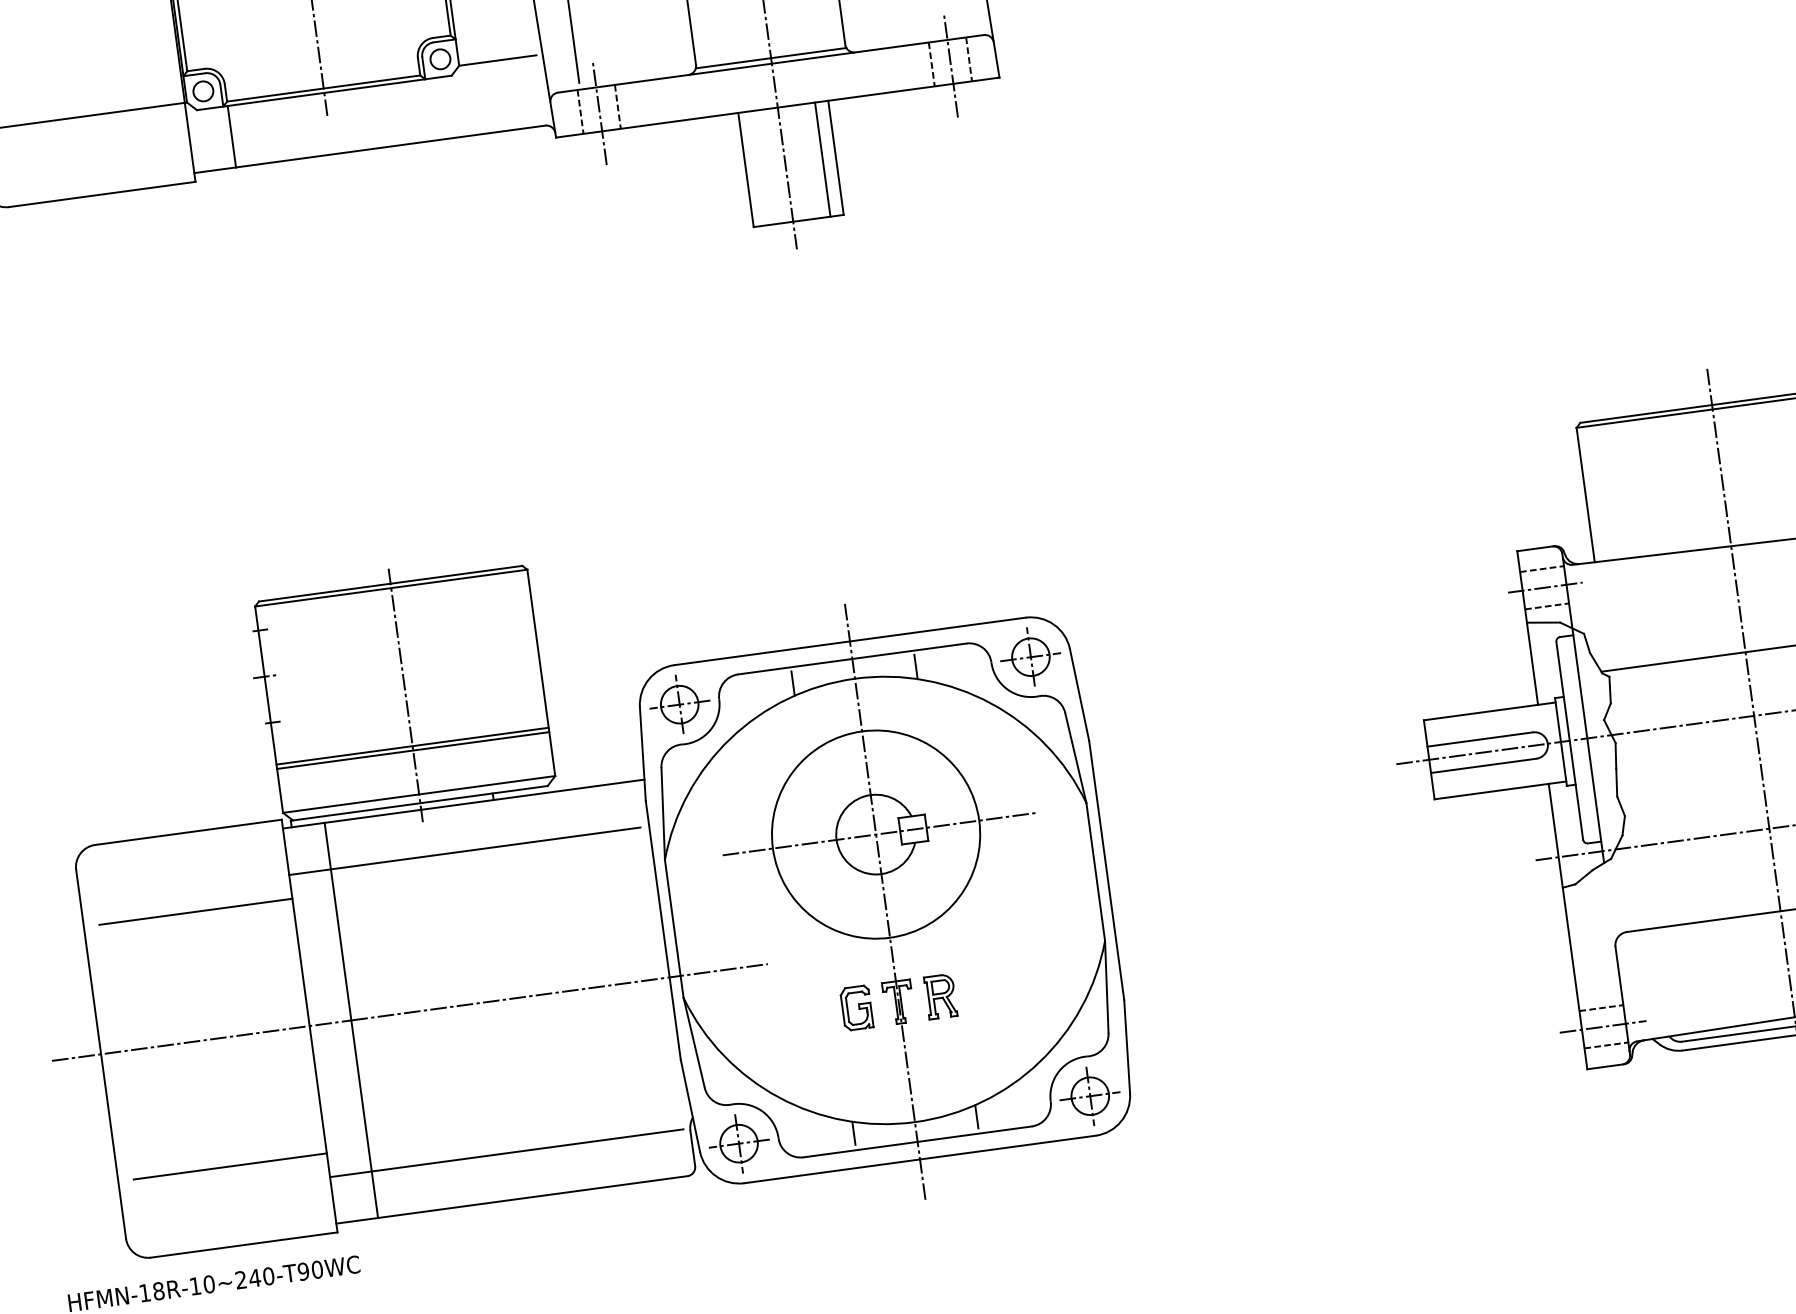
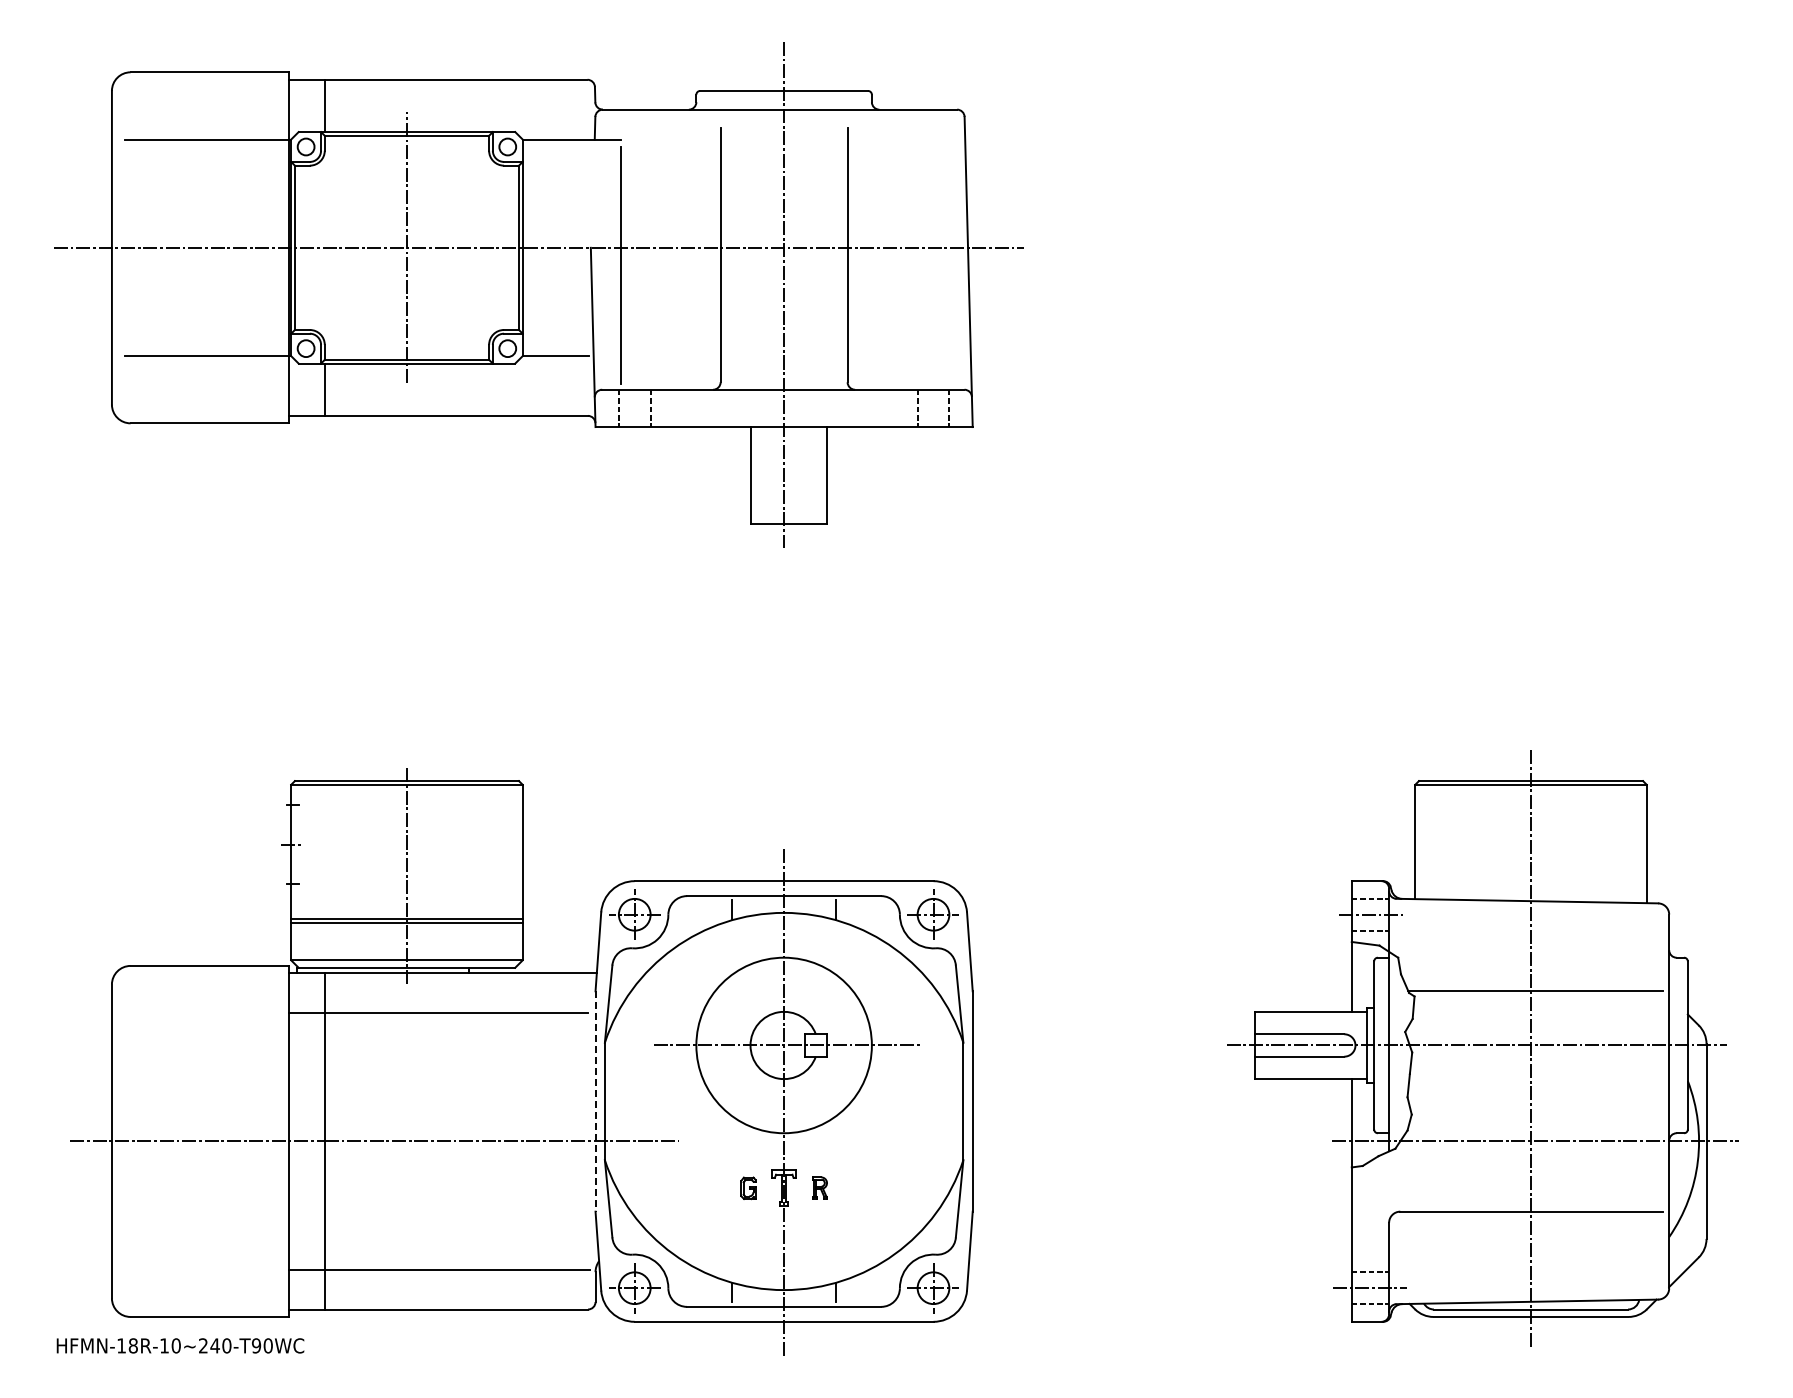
line: (771, 58) -> (784, 385), removed
line: (950, 64) -> (933, 410), removed
line: (599, 111) -> (634, 410), removed
line: (822, 159) -> (815, 475), removed
line: (196, 912) -> (207, 1033), removed
line: (663, 930) -> (595, 1101), solid -> dashed
part: (940, 995) -> (819, 1187), size x0.6
part: (856, 1008) -> (748, 1188), size x0.6
line: (230, 1166) -> (207, 1249), removed

